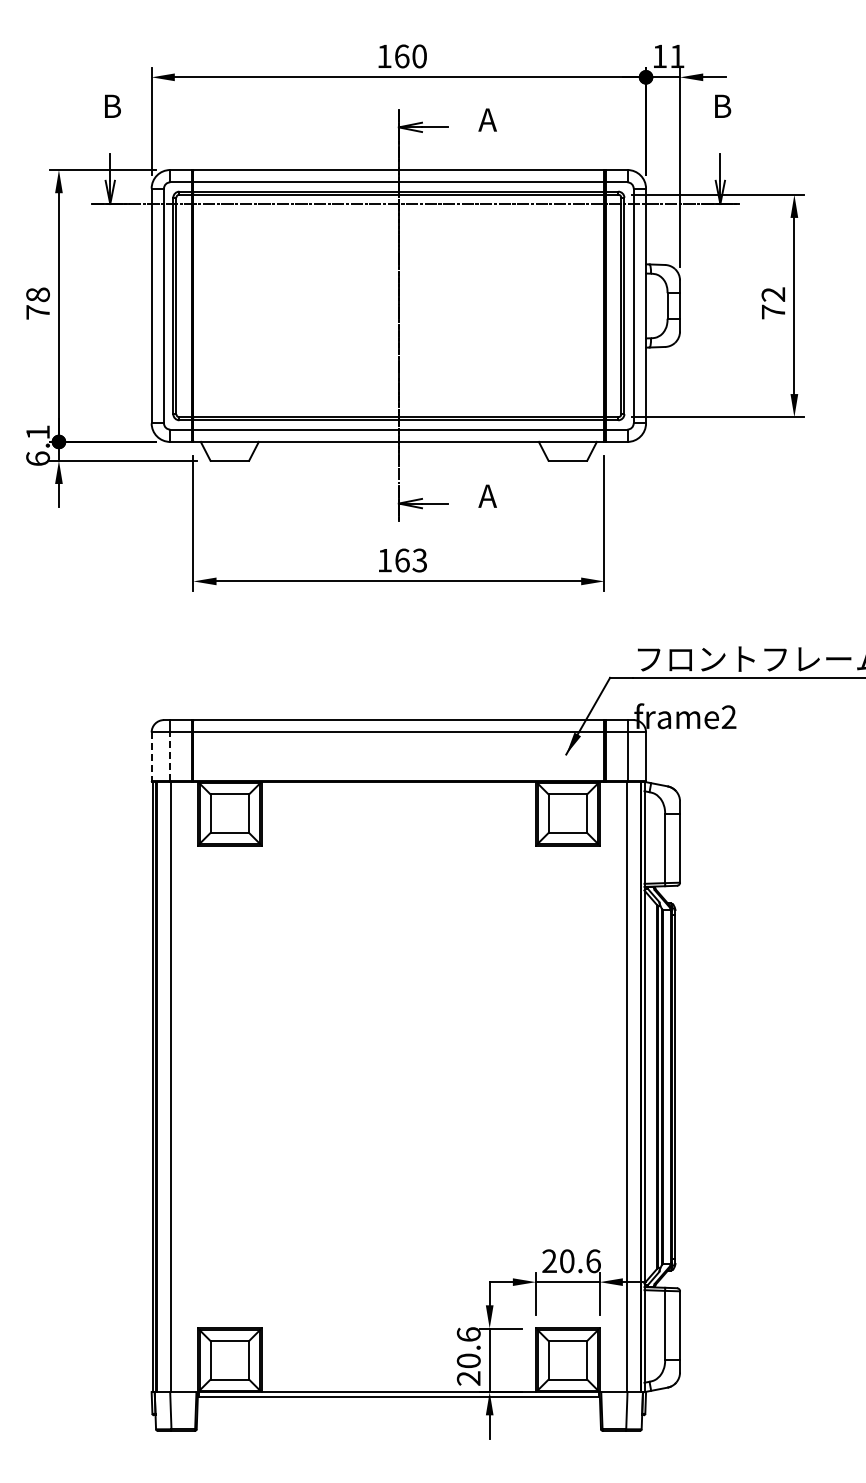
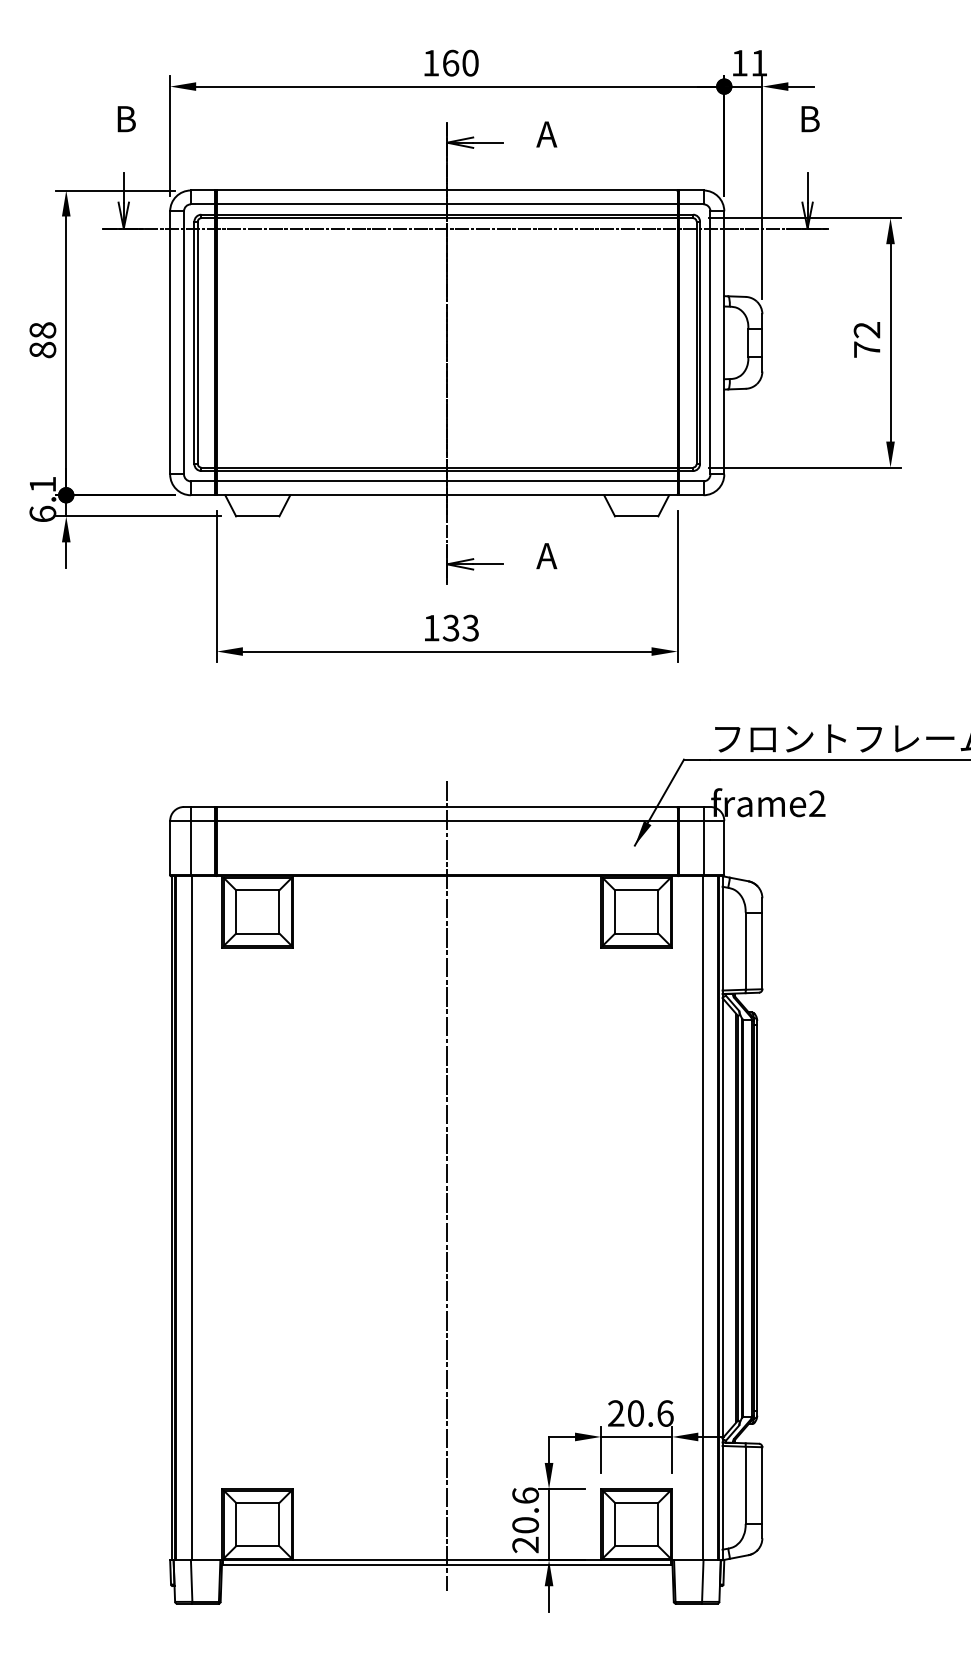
text: (37, 312) -> (42, 350), 78 -> 88
text: (401, 560) -> (450, 628), 163 -> 133
line: (170, 756) -> (191, 847), dashed -> solid
line: (151, 757) -> (169, 848), dashed -> solid
line: (398, 1057) -> (446, 1185), added

